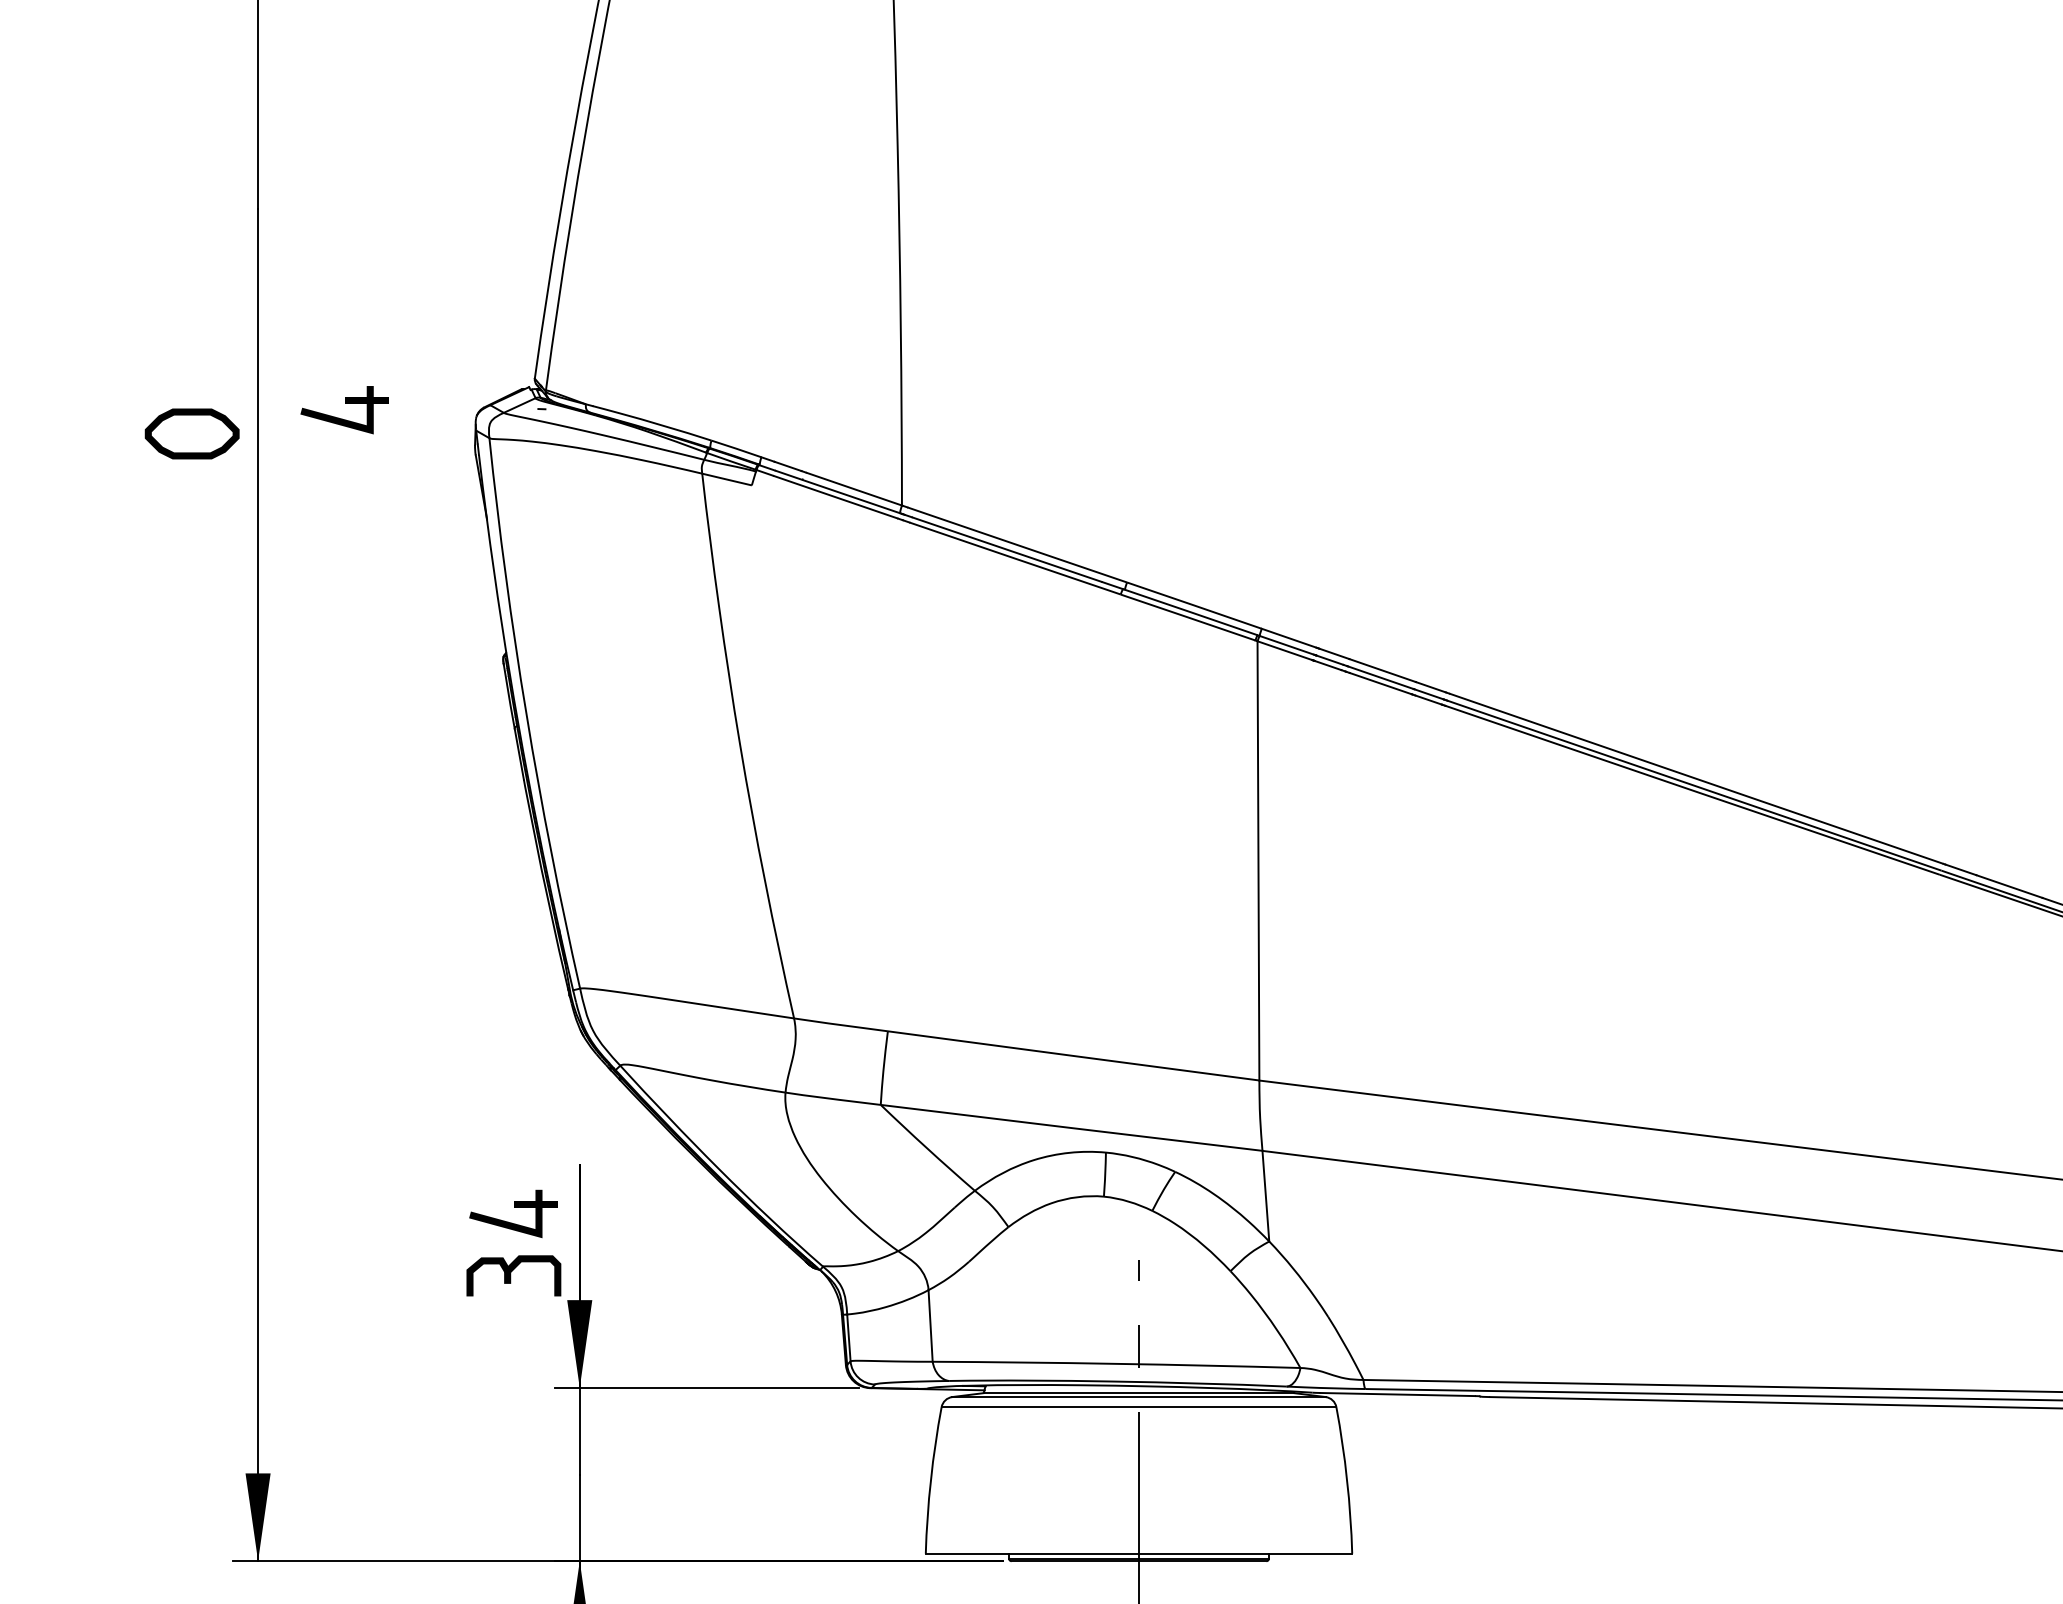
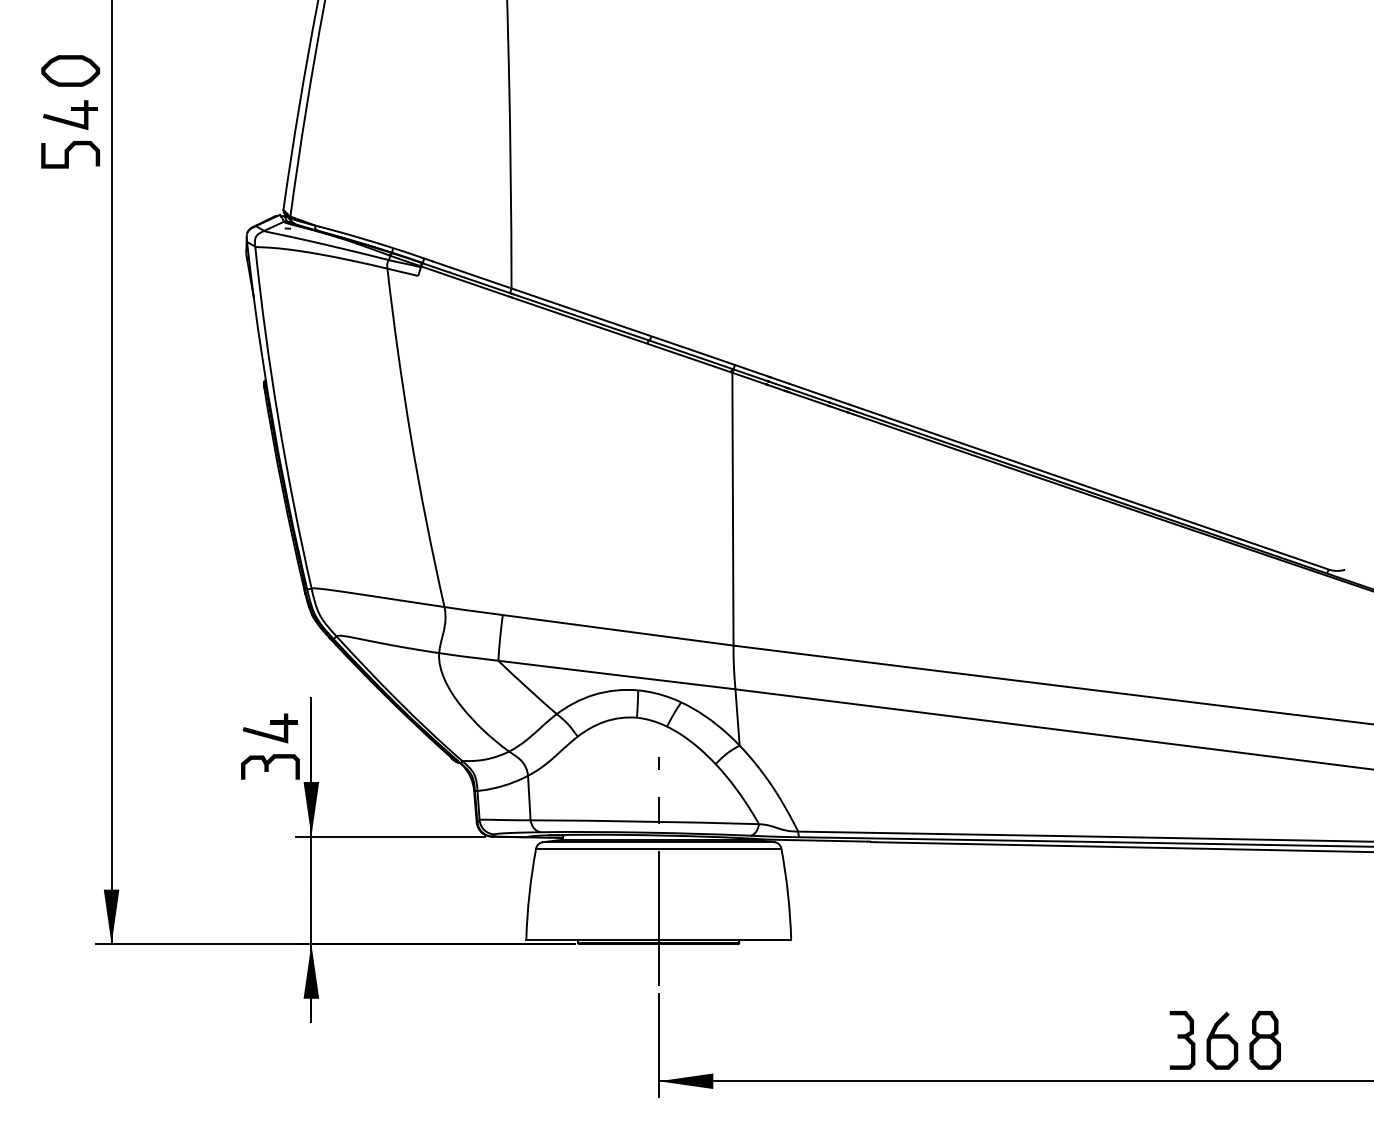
curve: (188, 289) -> (68, 154), added
part: (344, 410) -> (70, 115), moved
part: (191, 433) -> (70, 70), moved

